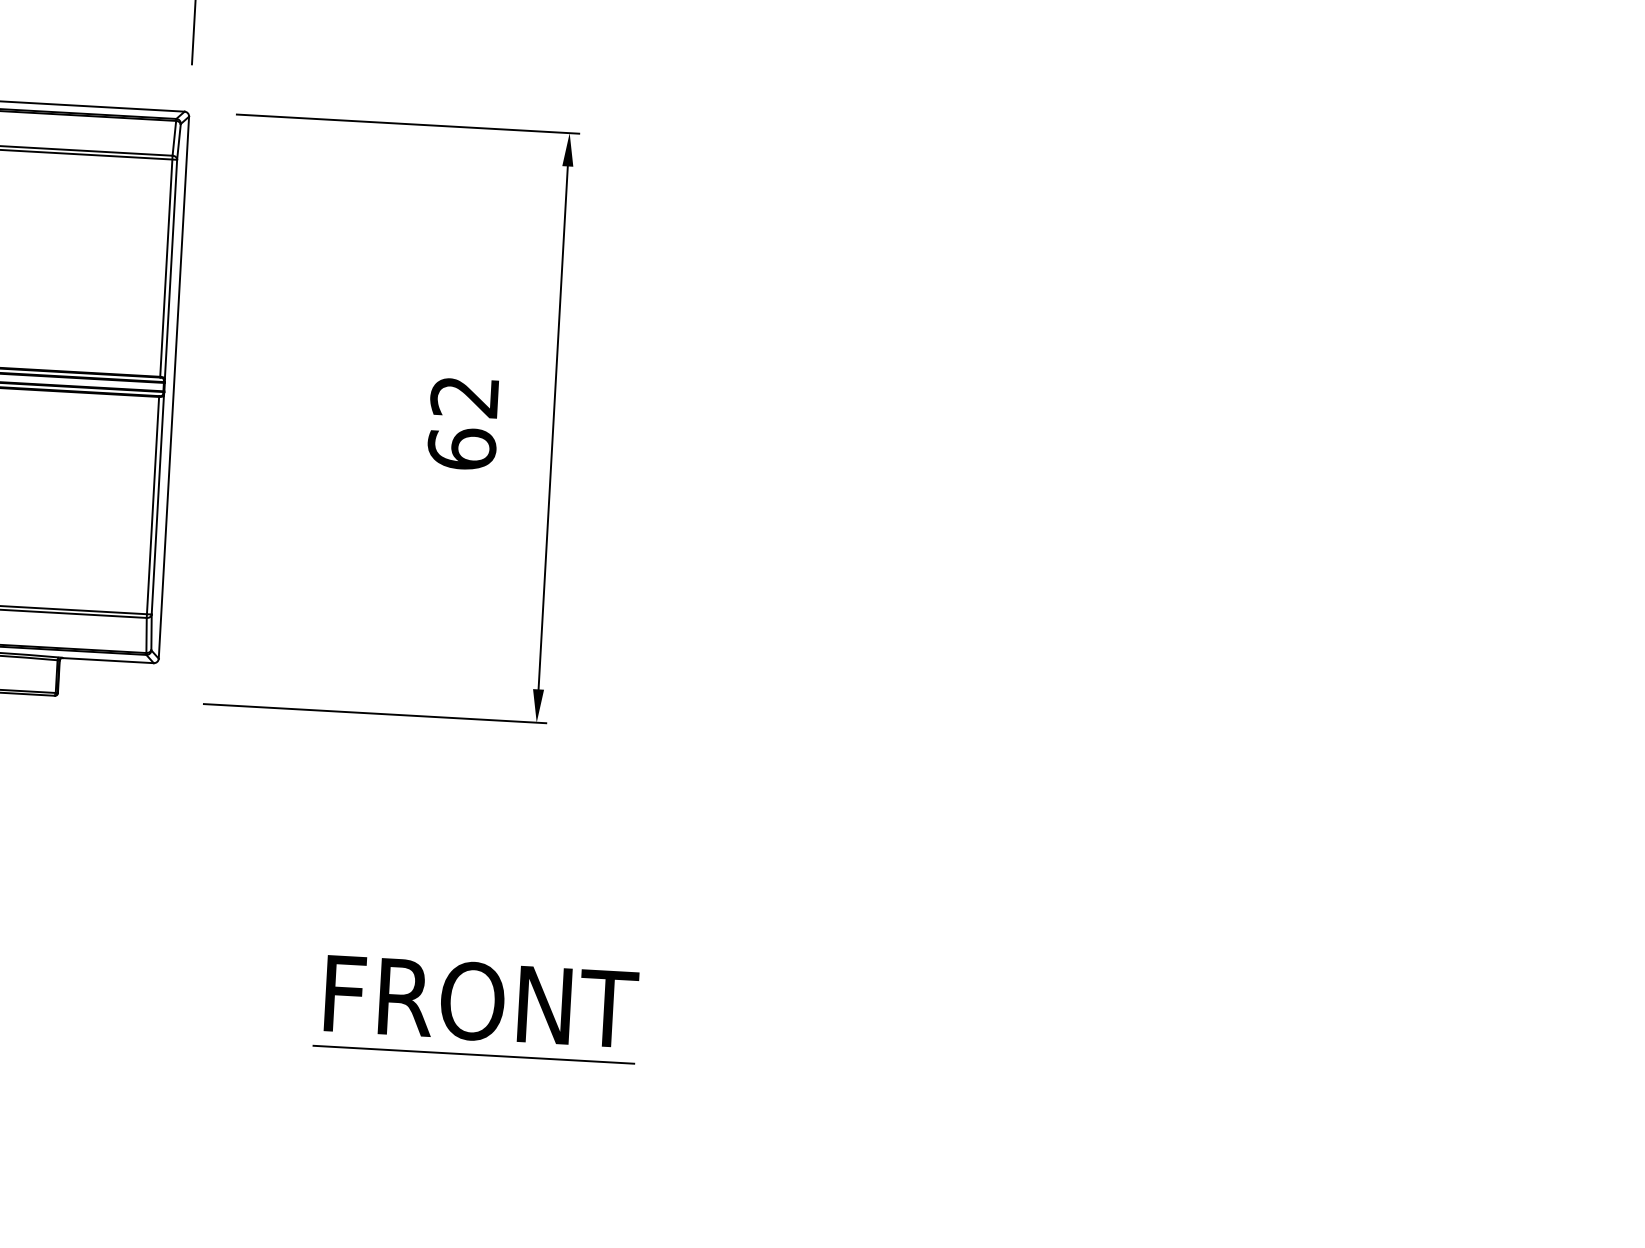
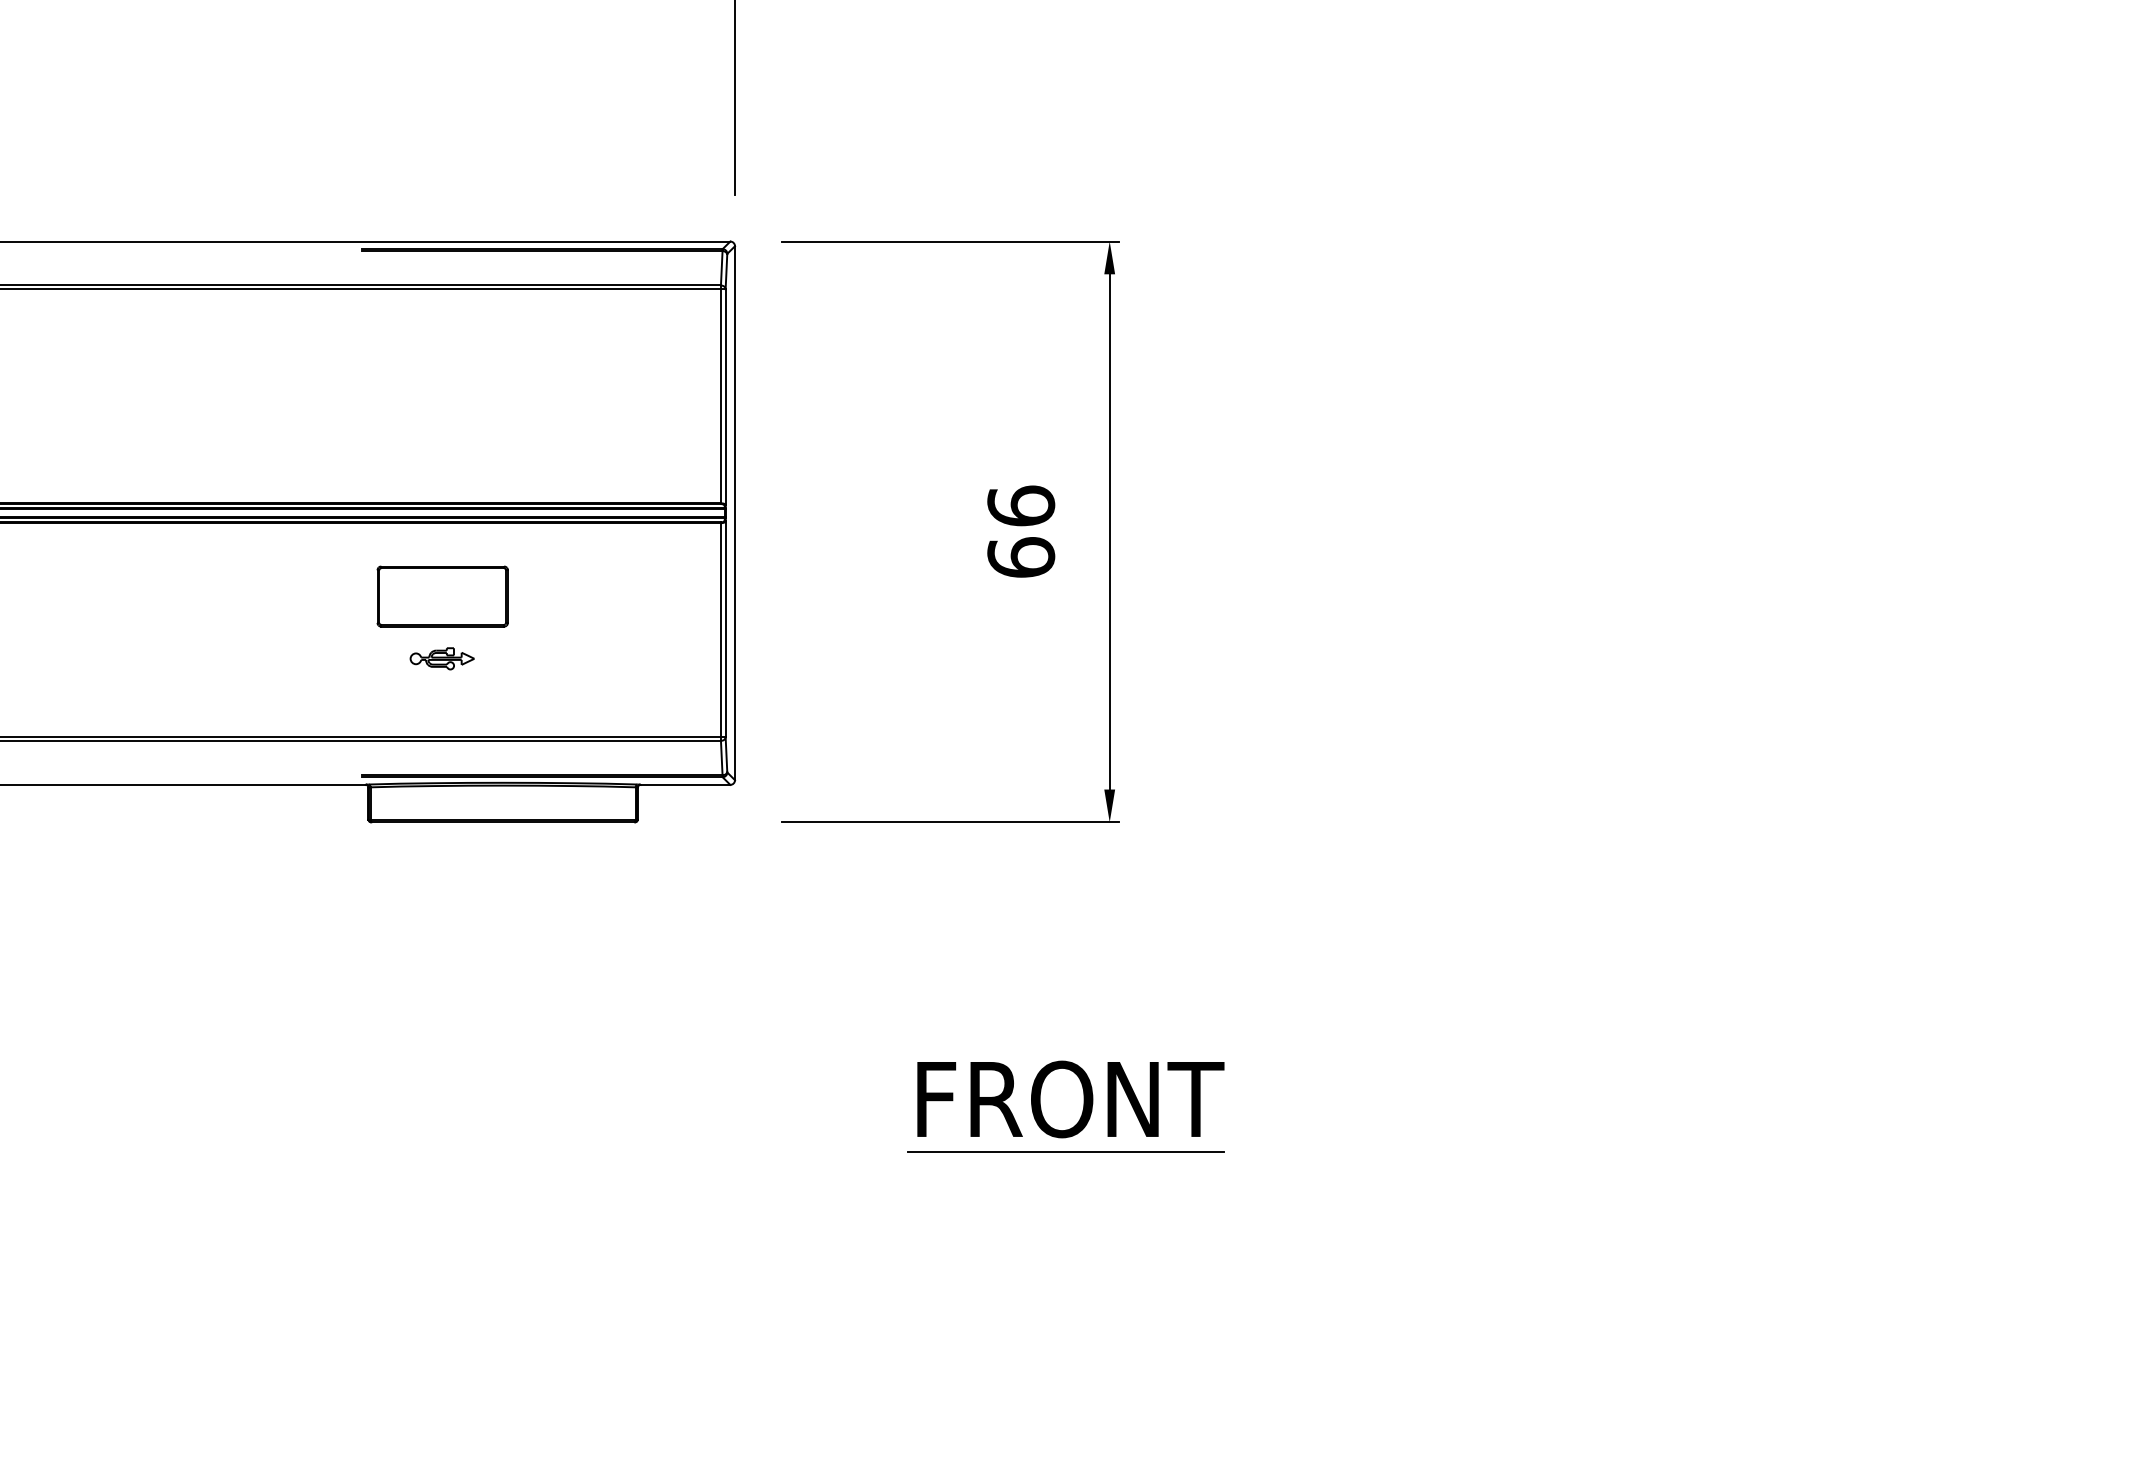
text: (465, 396) -> (1021, 505), 62 -> 66

